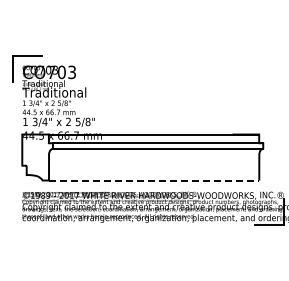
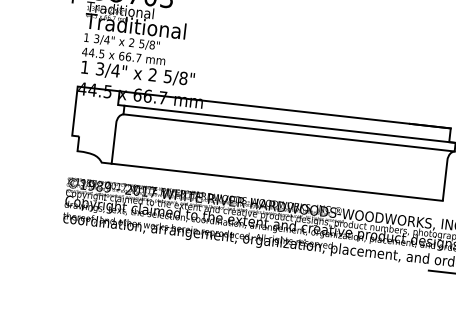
line: (154, 180) -> (277, 182), dashed -> solid

